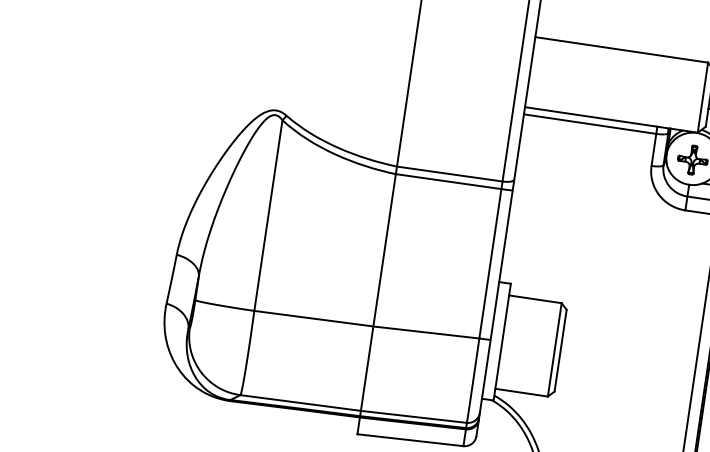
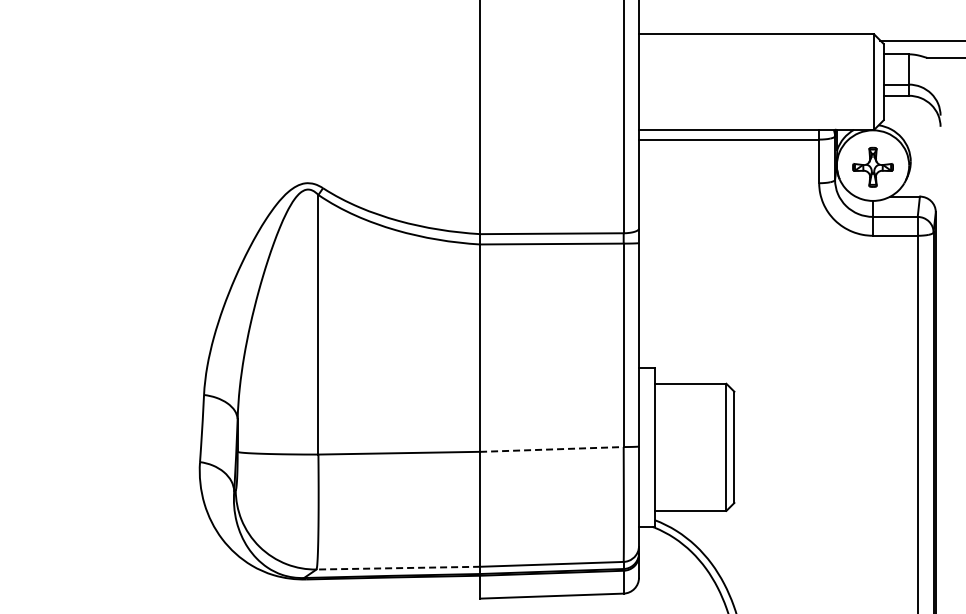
line: (426, 332) -> (551, 449), solid -> dashed
line: (300, 403) -> (398, 568), solid -> dashed

